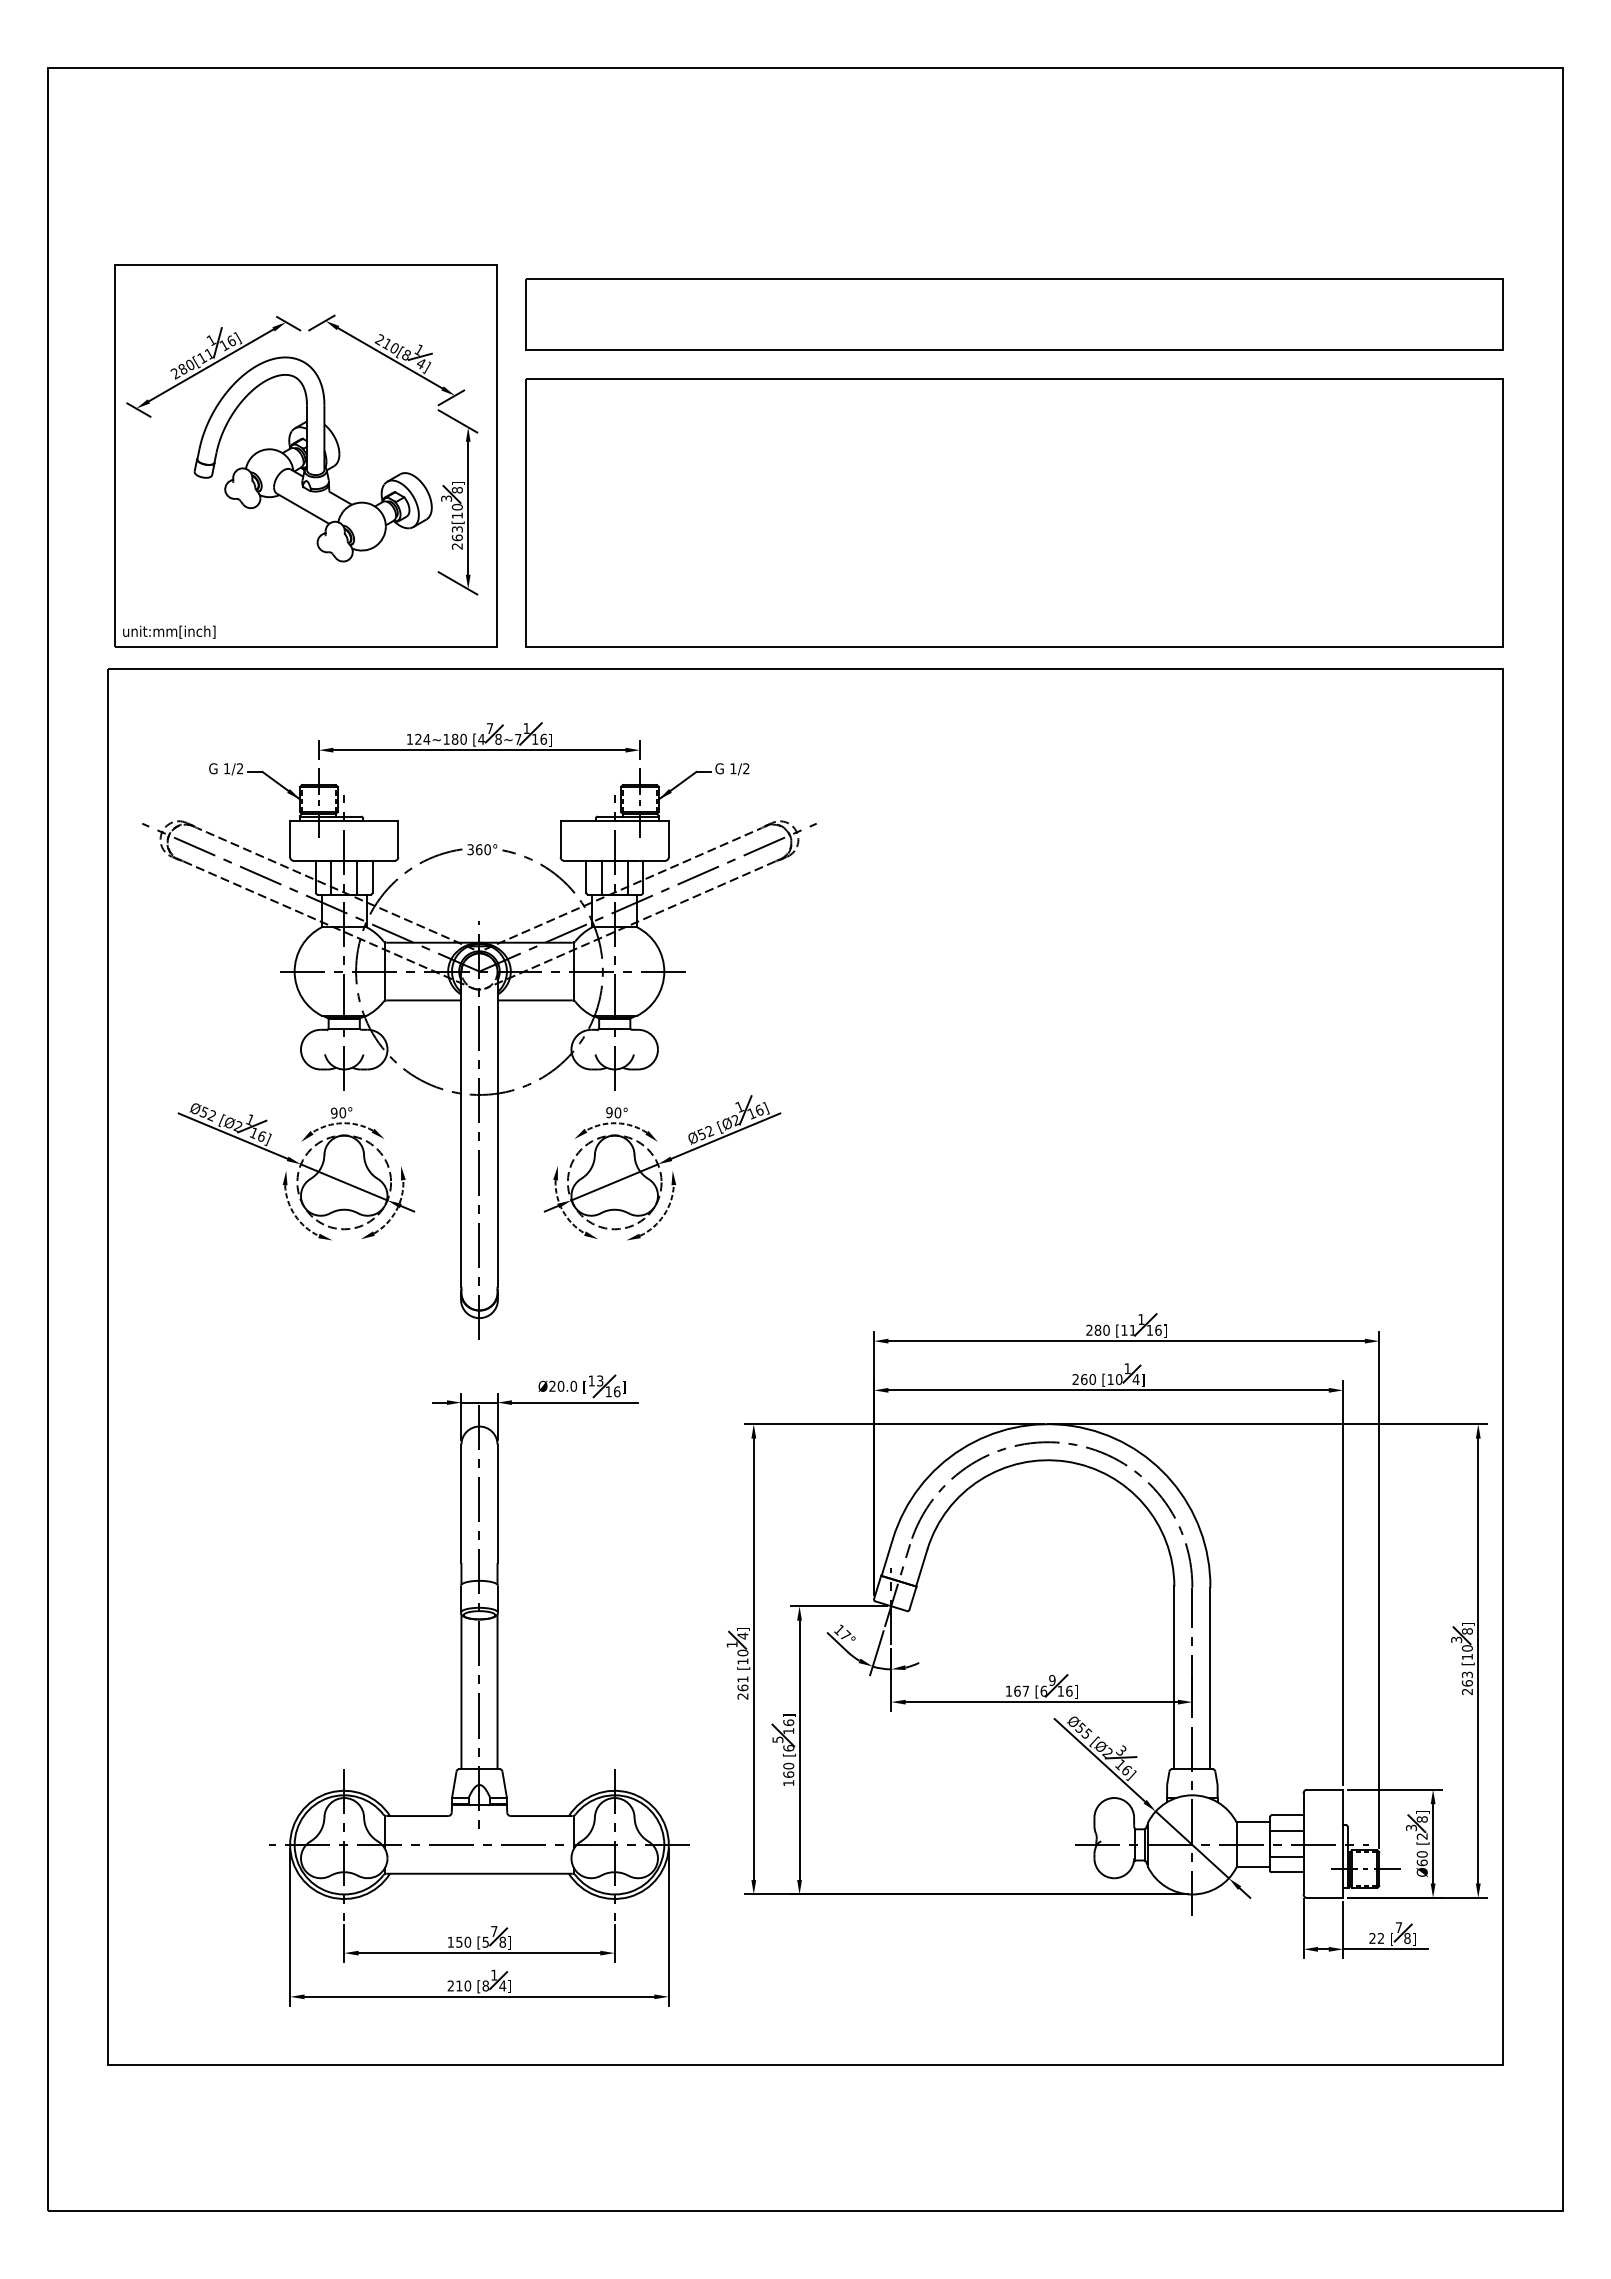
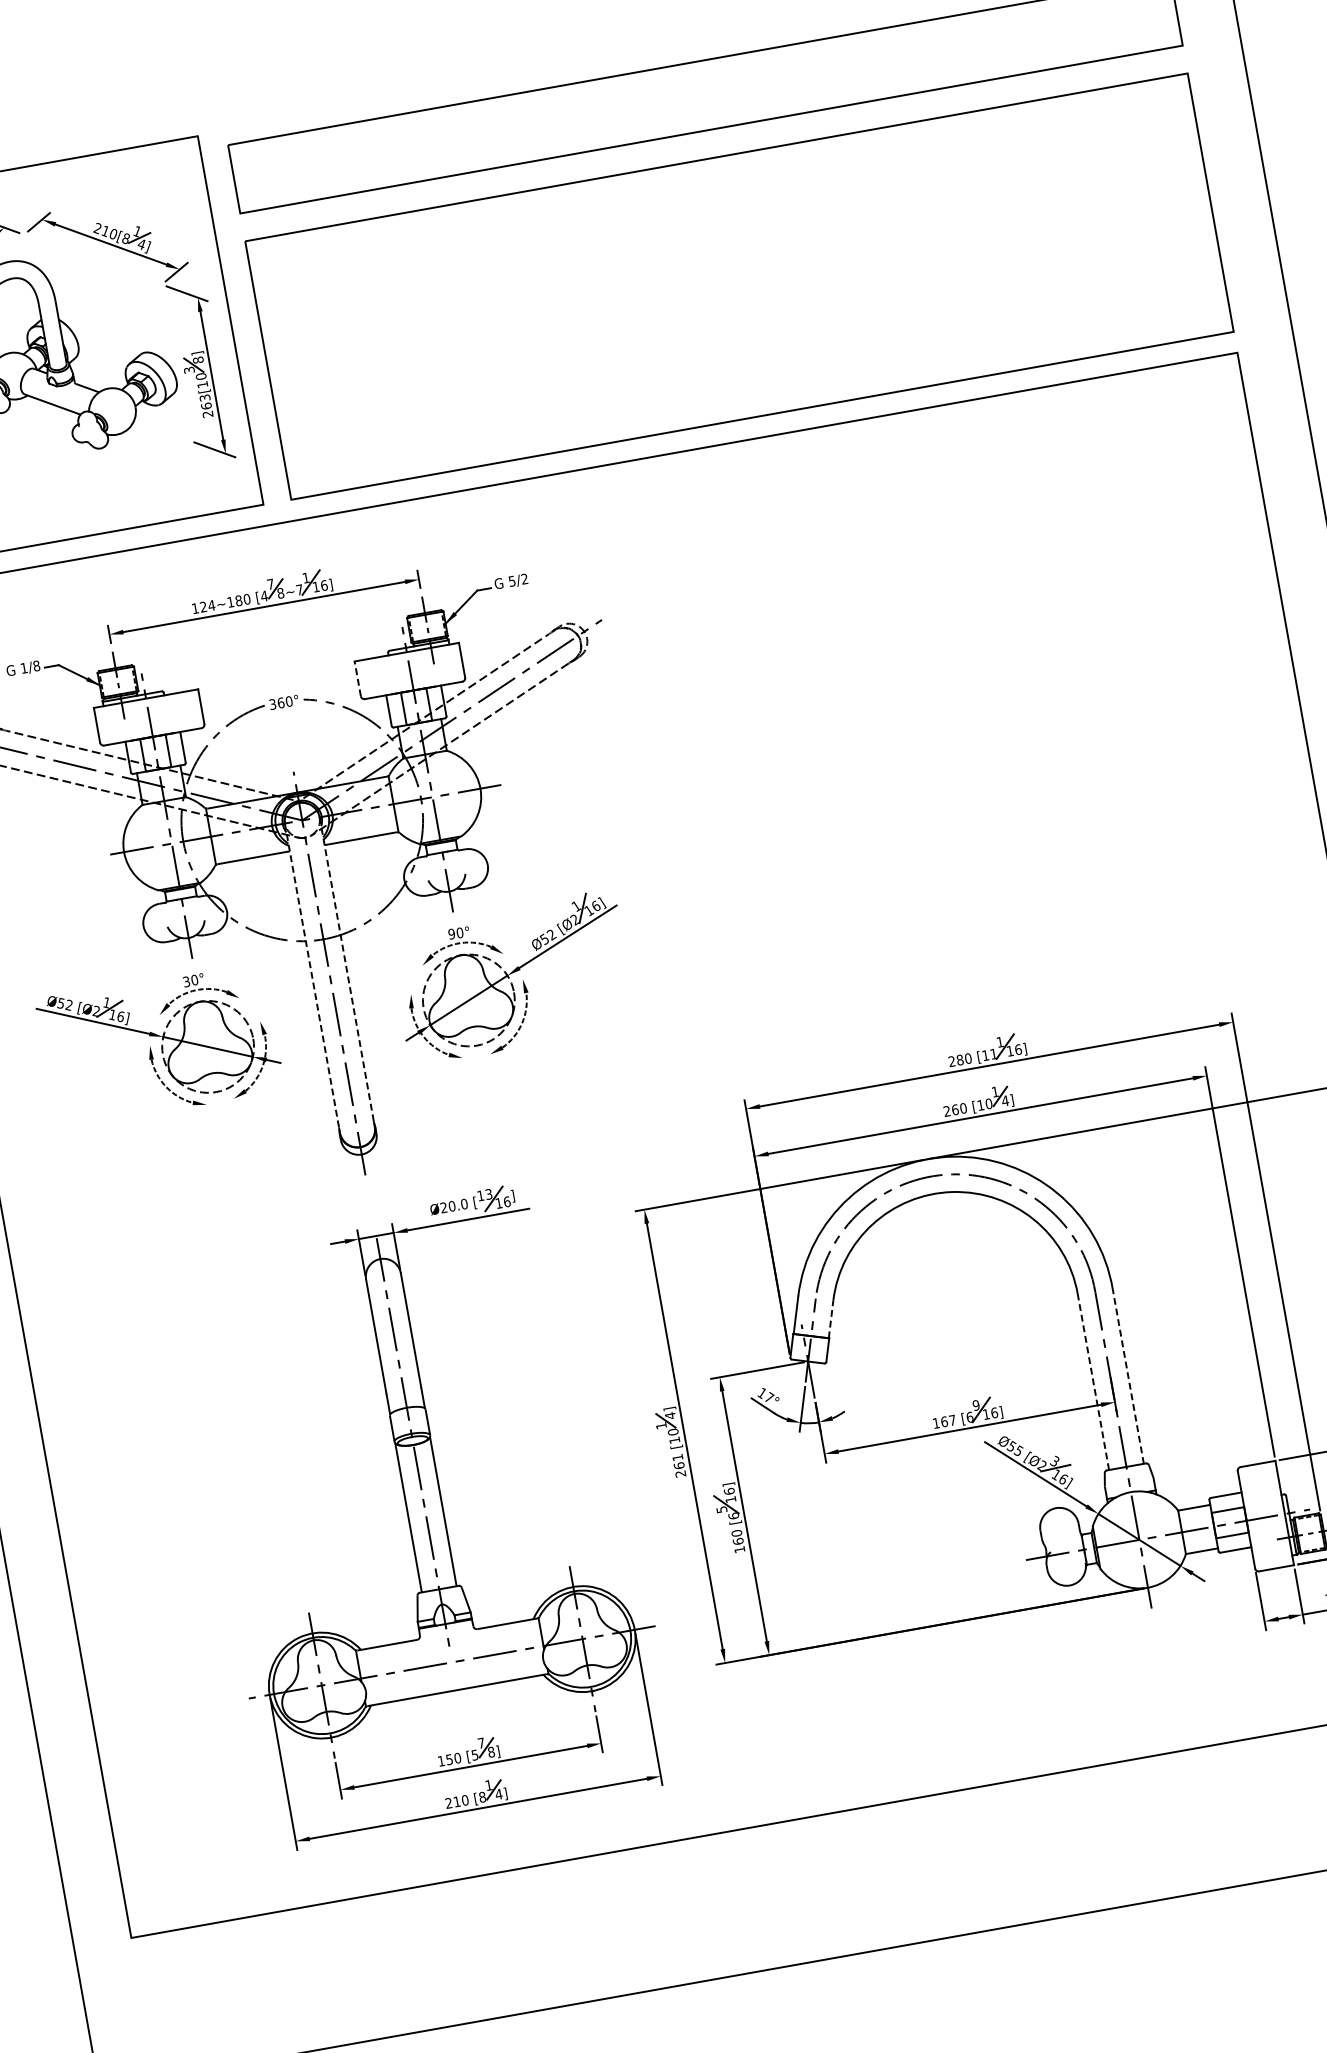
text: (239, 768) -> (36, 665), 1/2 -> 1/8
text: (733, 768) -> (512, 581), 1/2 -> 5/2
line: (560, 838) -> (357, 678), solid -> dashed
text: (333, 1112) -> (185, 981), 90° -> 30°
line: (461, 1129) -> (312, 975), solid -> dashed
line: (497, 1129) -> (346, 969), solid -> dashed
line: (921, 1567) -> (830, 1319), solid -> dashed
line: (1174, 1677) -> (1093, 1381), solid -> dashed
line: (1210, 1678) -> (1128, 1376), solid -> dashed

